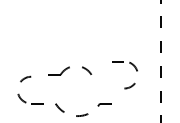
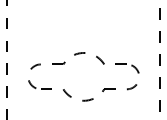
part: (72, 70) -> (78, 58), size x1.43
part: (135, 71) -> (137, 73), moved

